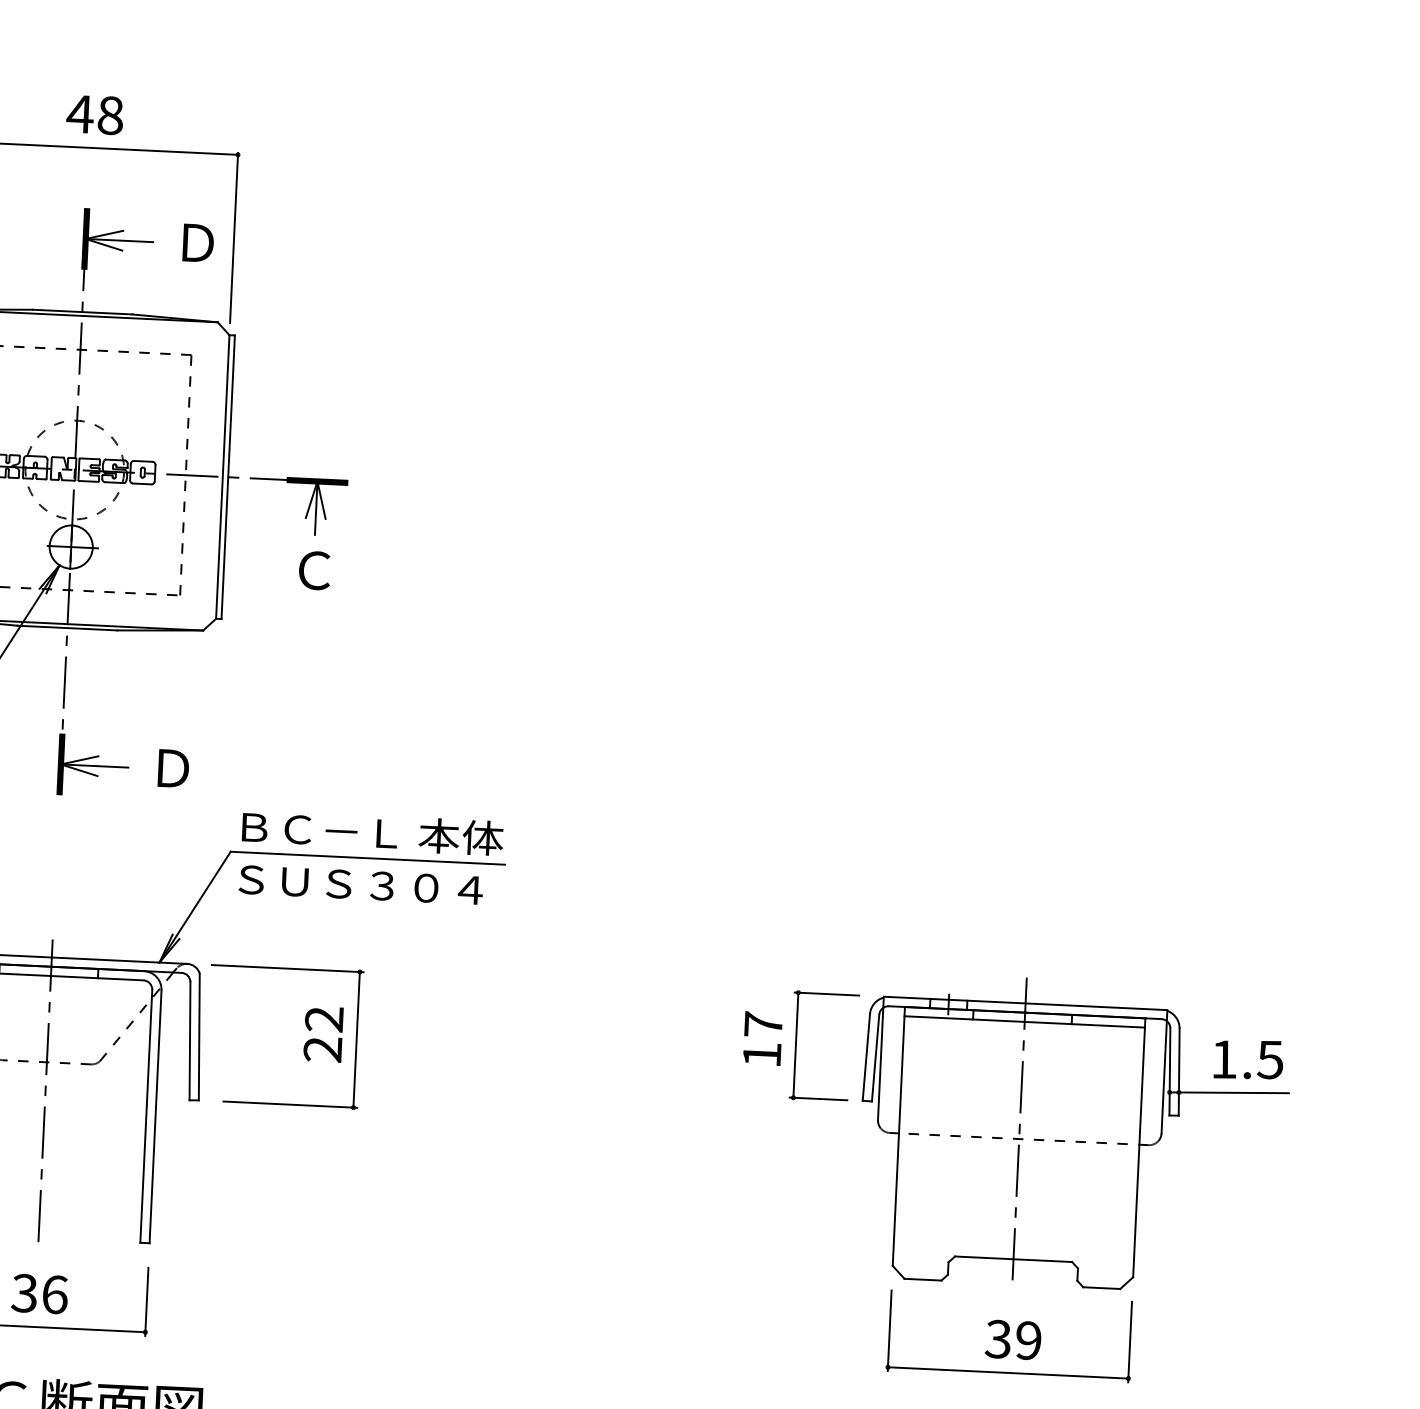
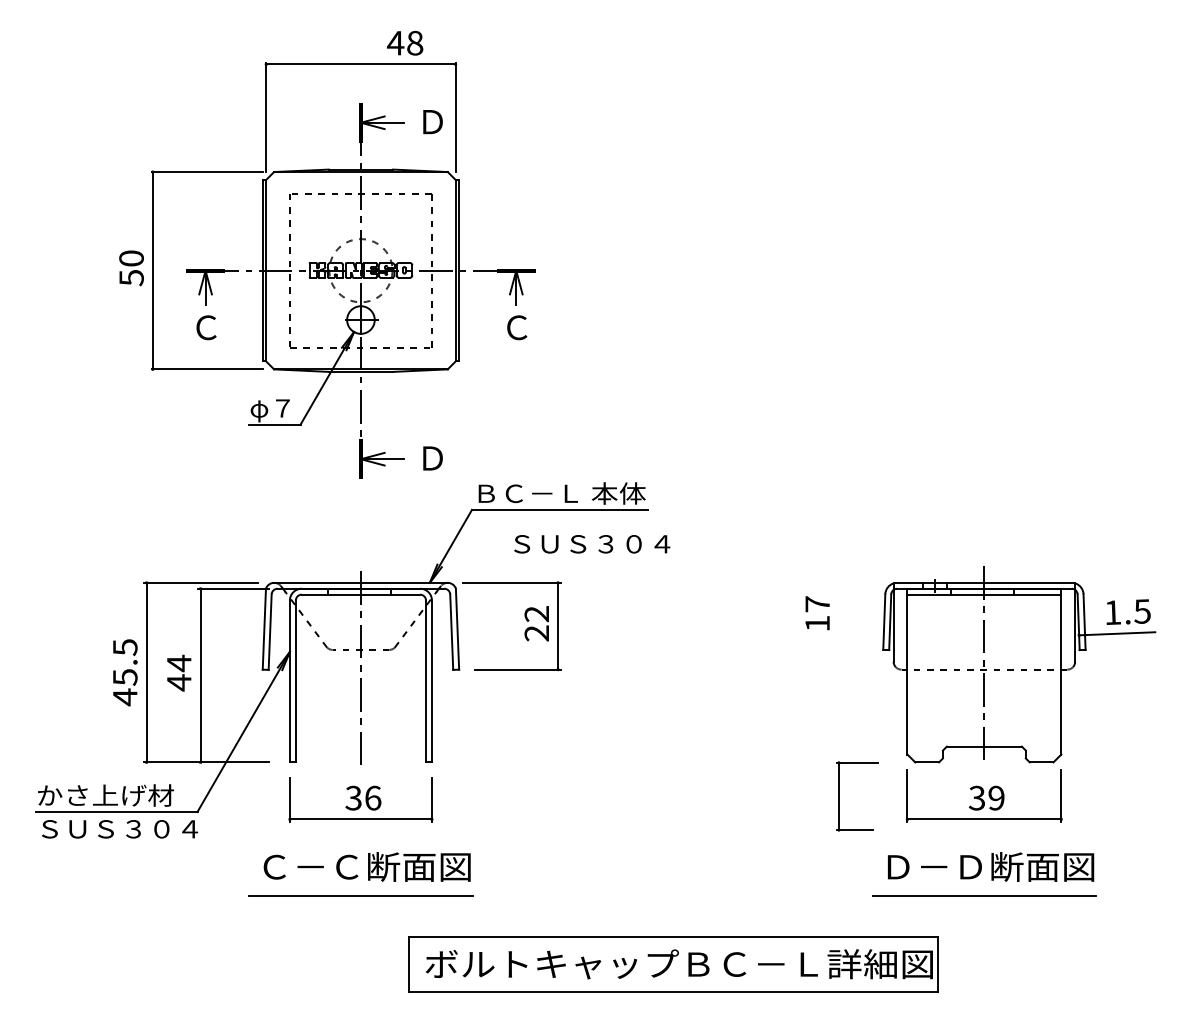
text: (95, 115) -> (405, 43), moved
text: (361, 885) -> (592, 544), moved
part: (796, 1045) -> (839, 796), moved

